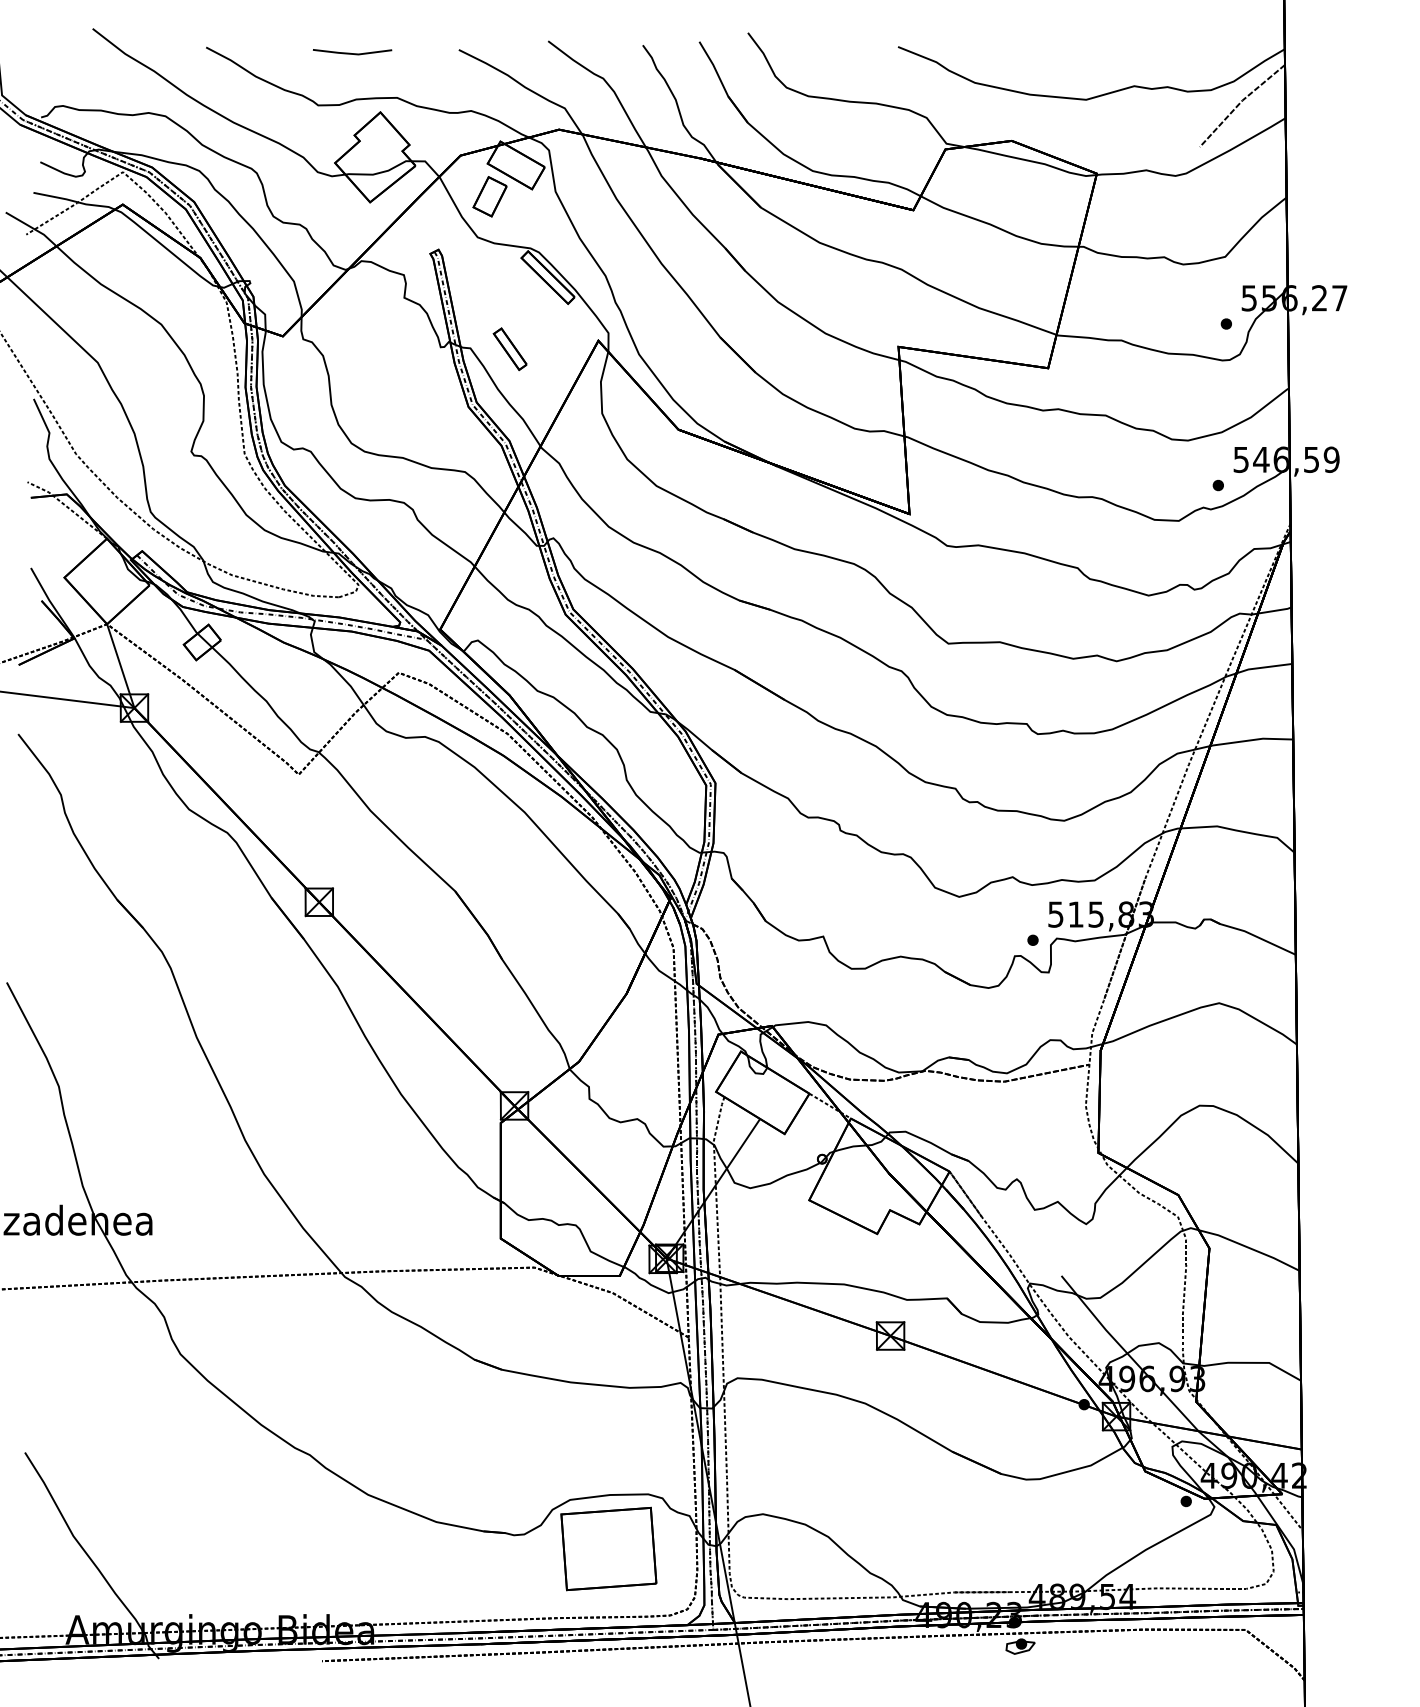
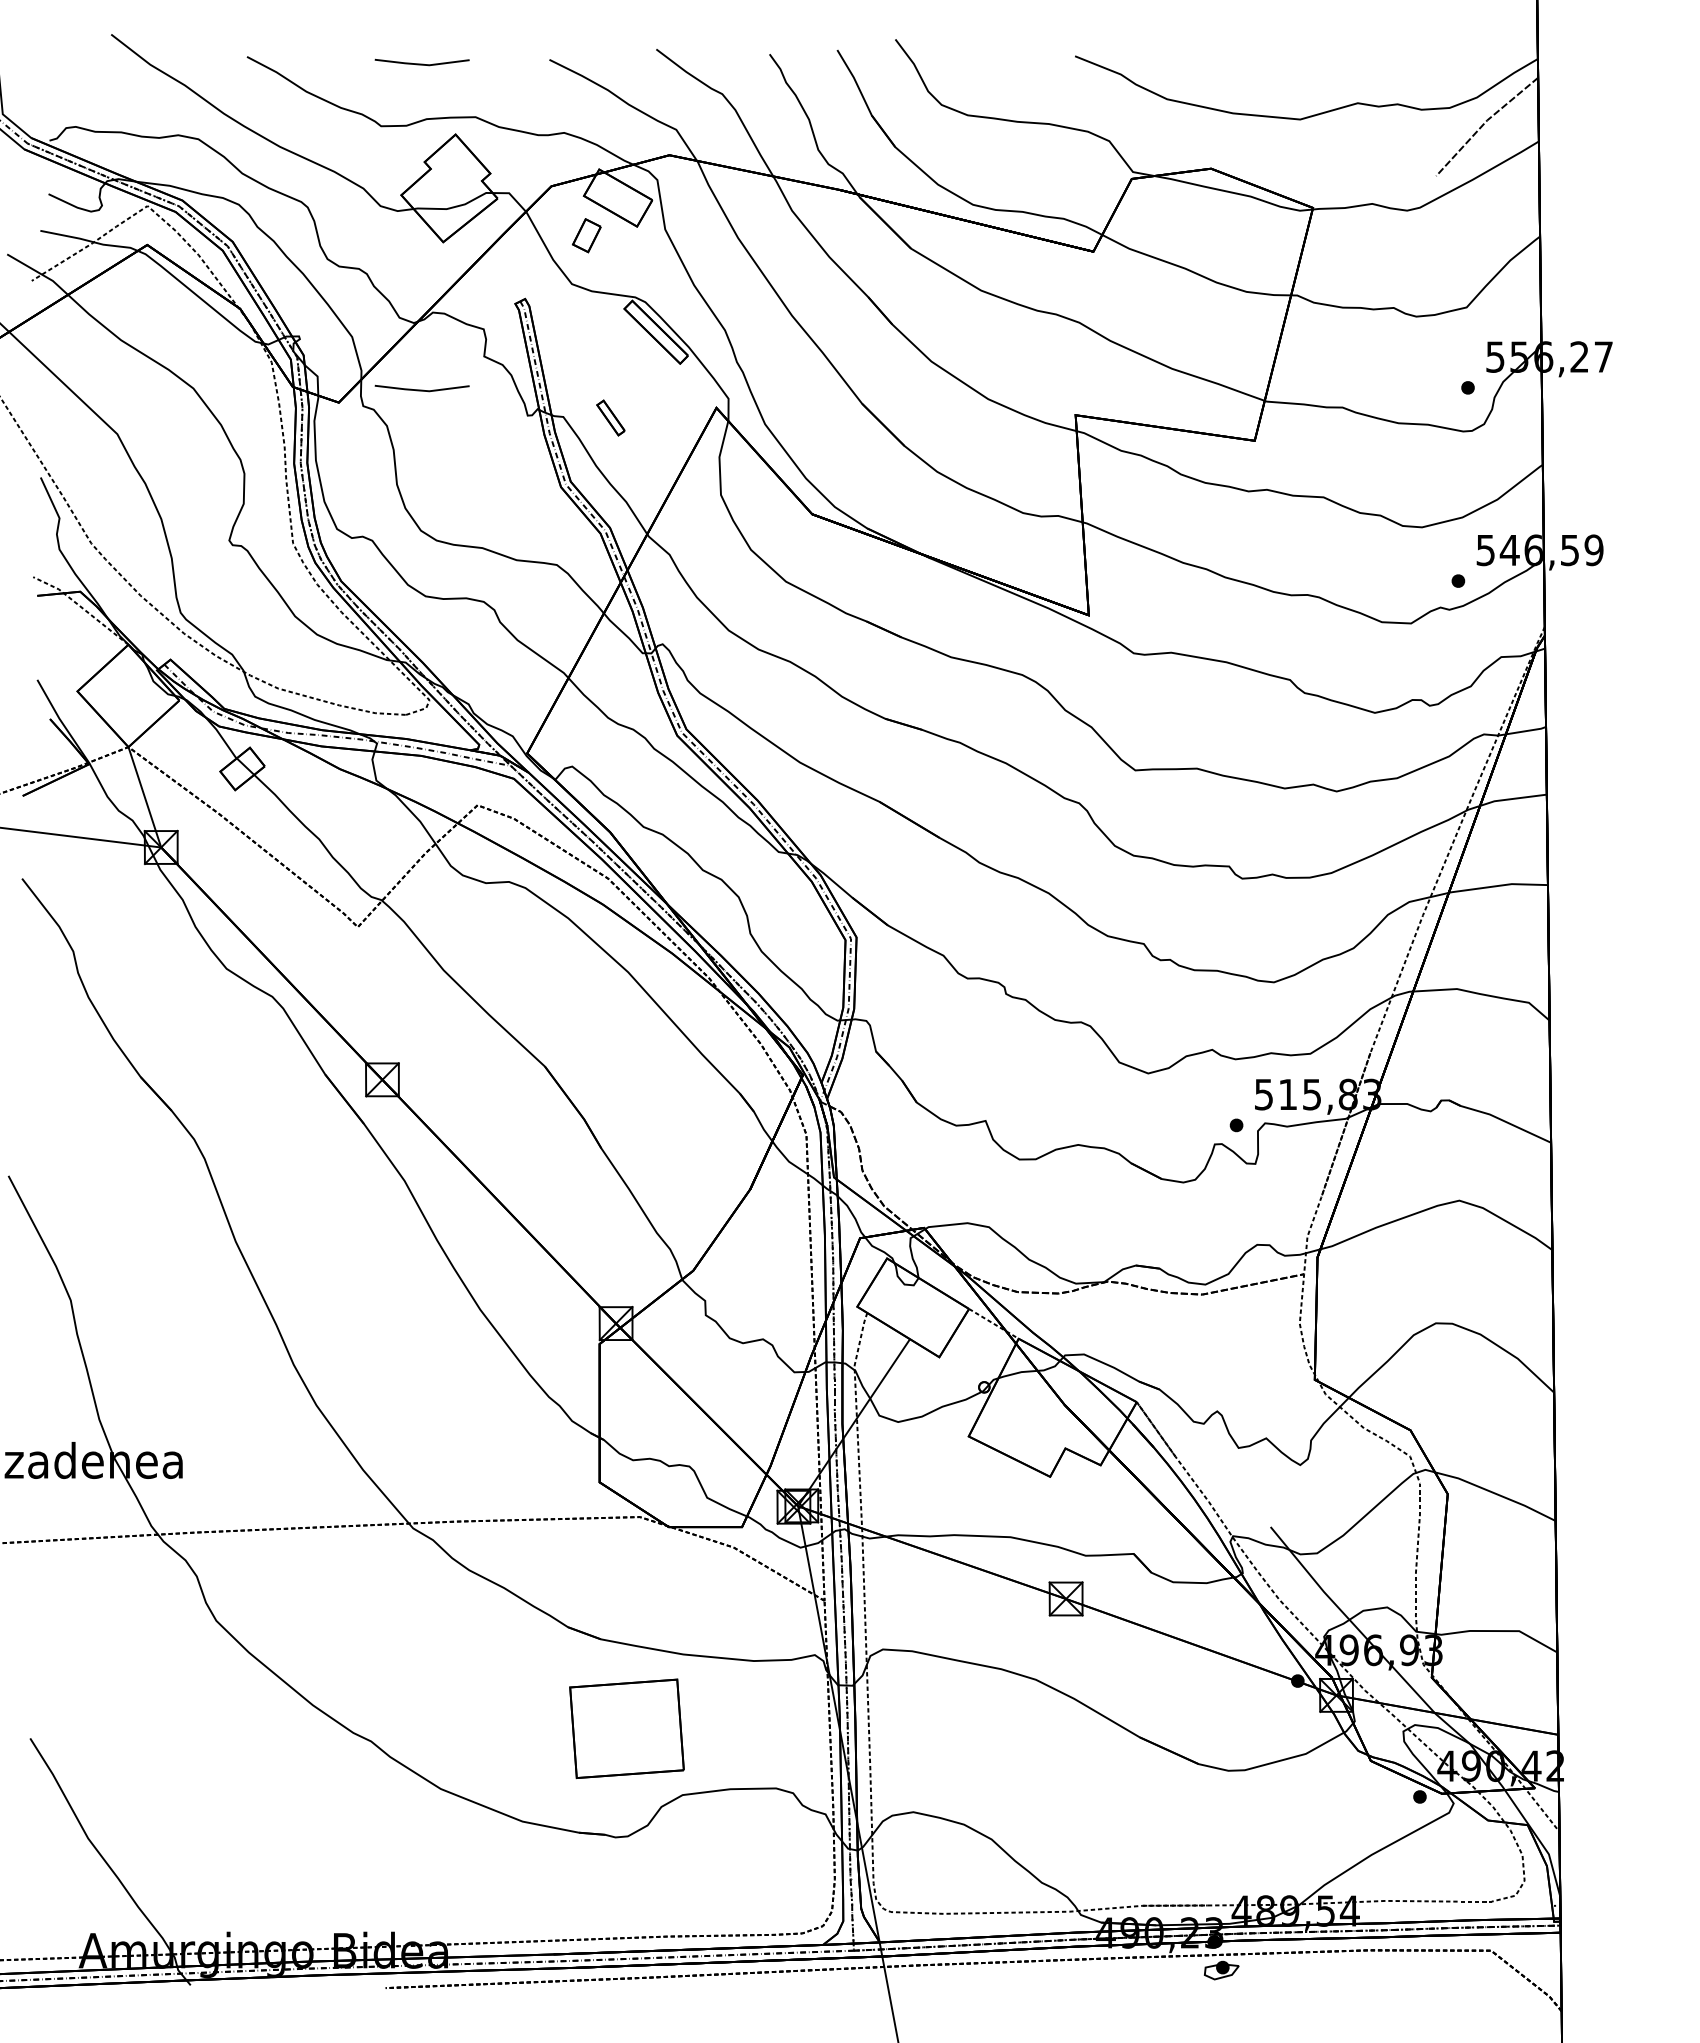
part: (489, 196) -> (586, 235), size x0.7
line: (351, 325) -> (421, 389), added
part: (509, 348) -> (610, 417), size x0.7
part: (608, 1548) -> (626, 1728), moved

